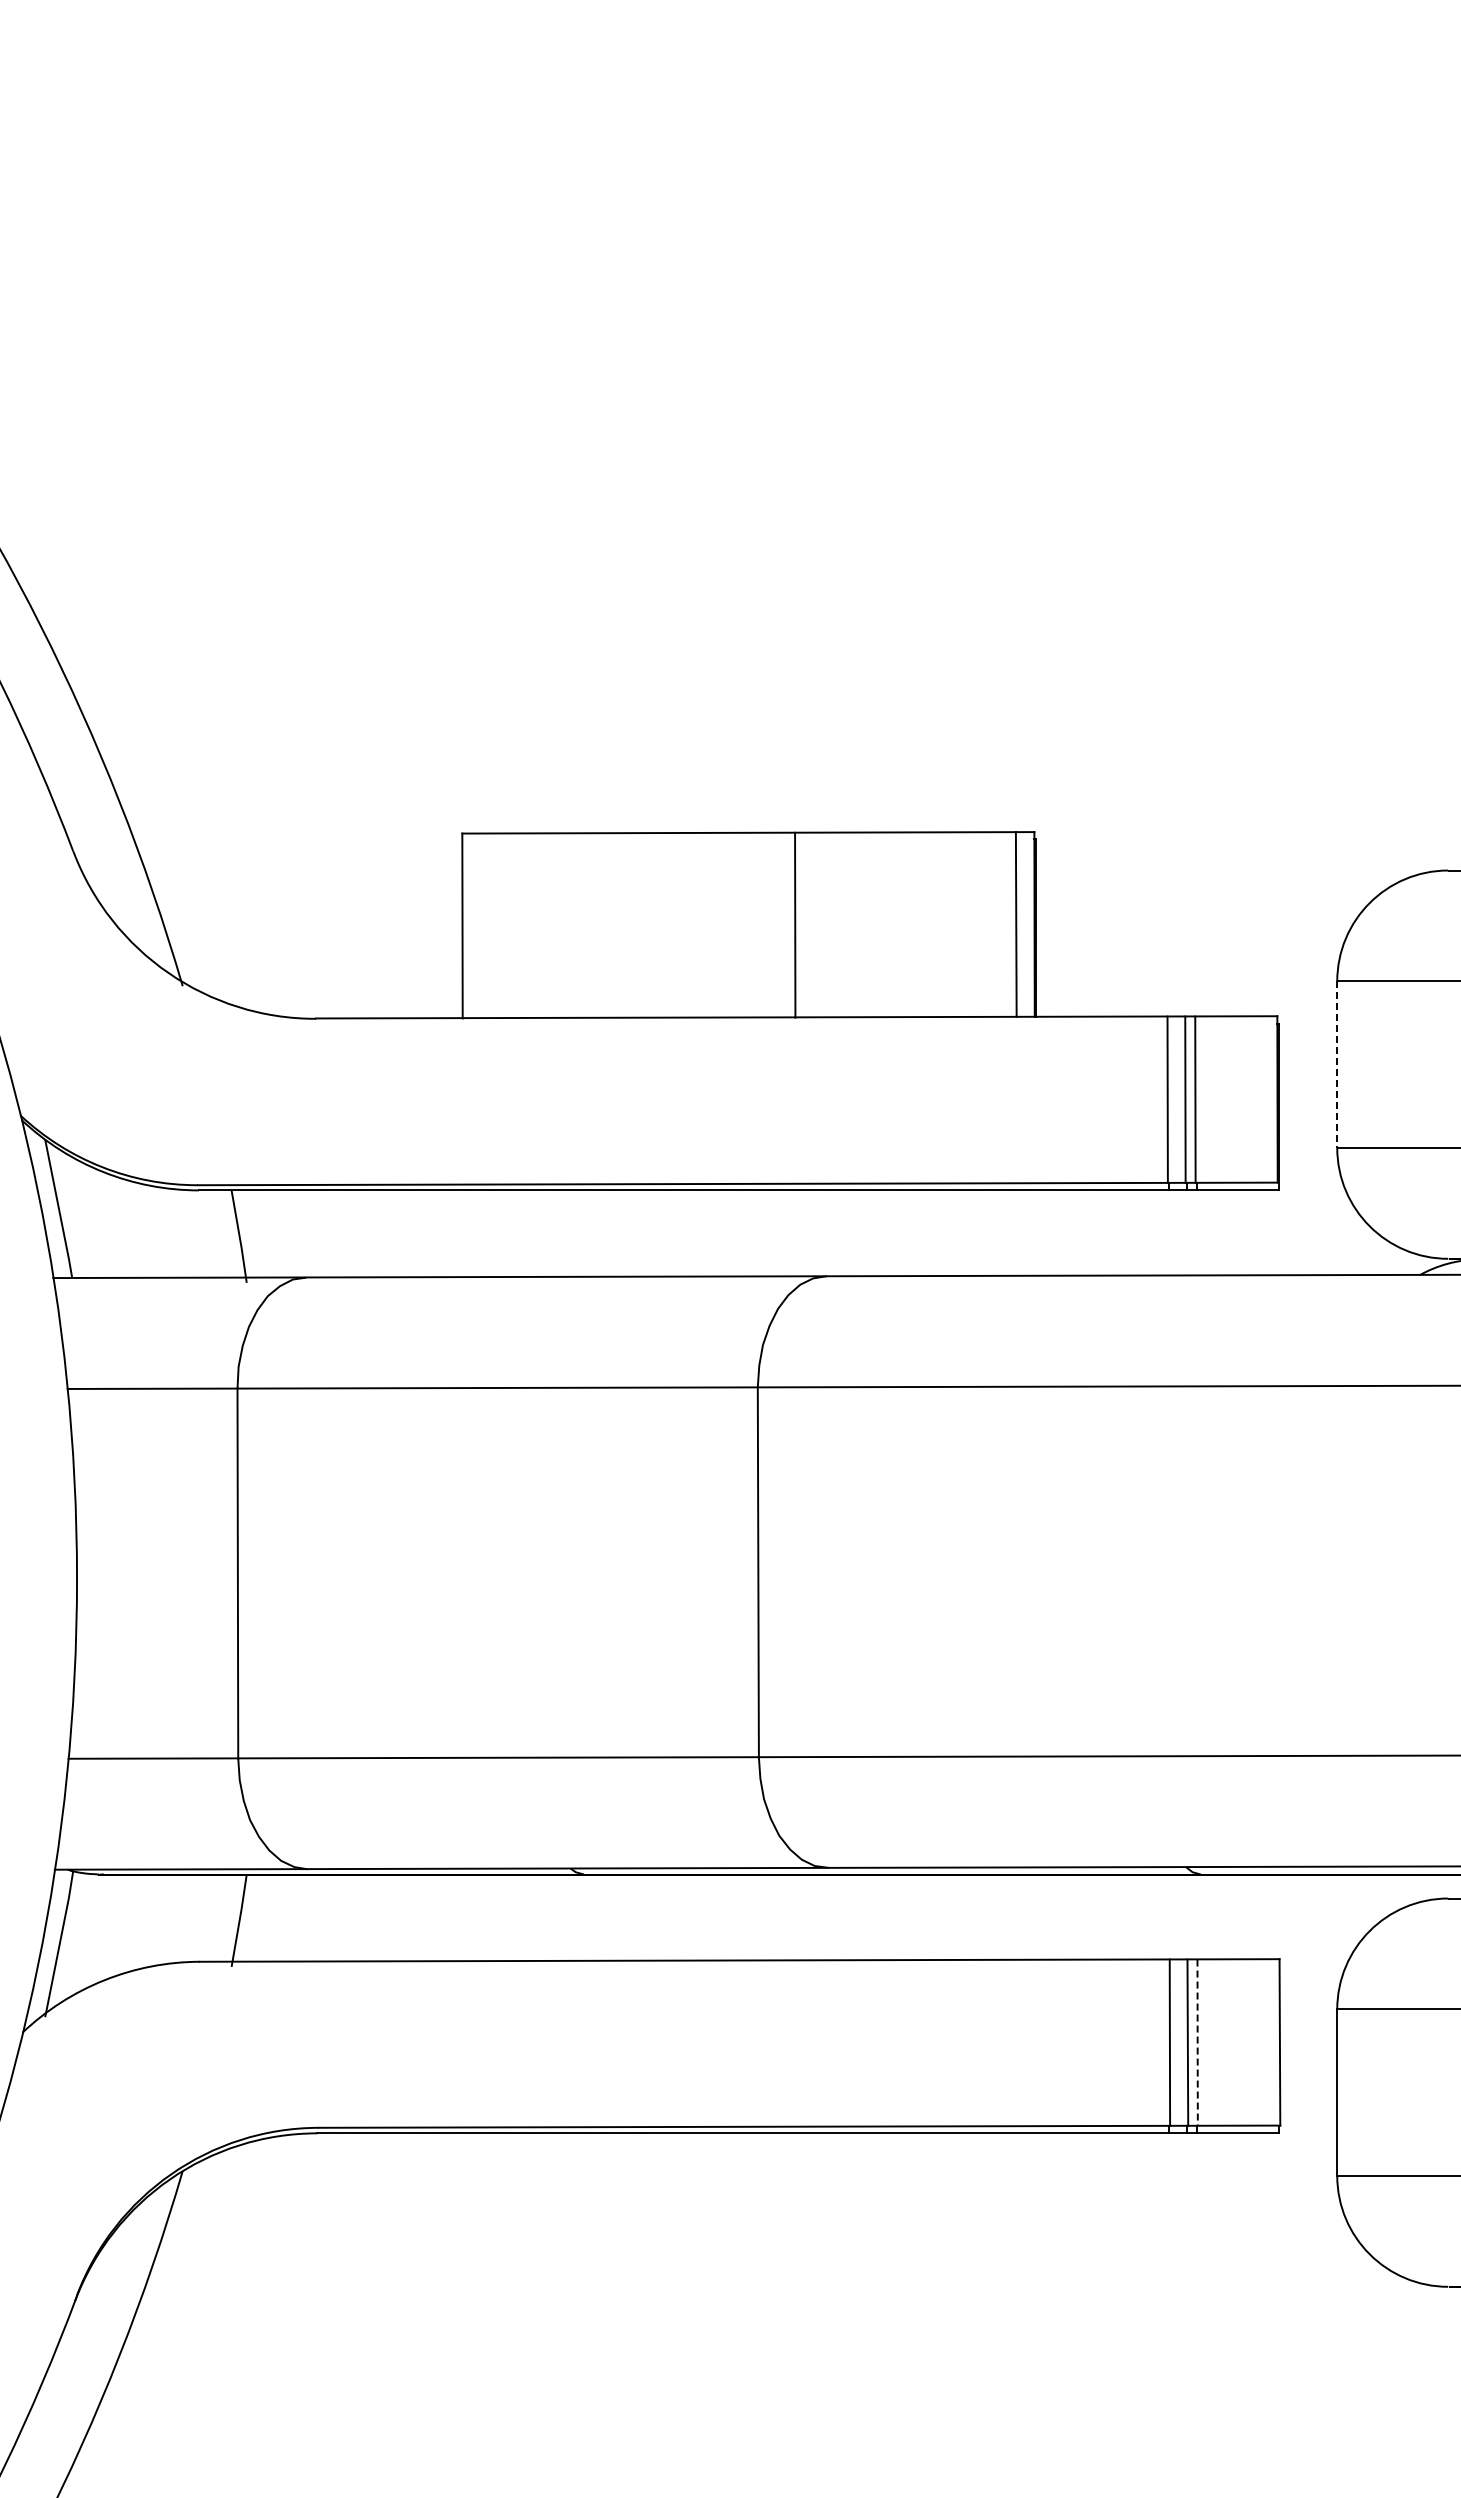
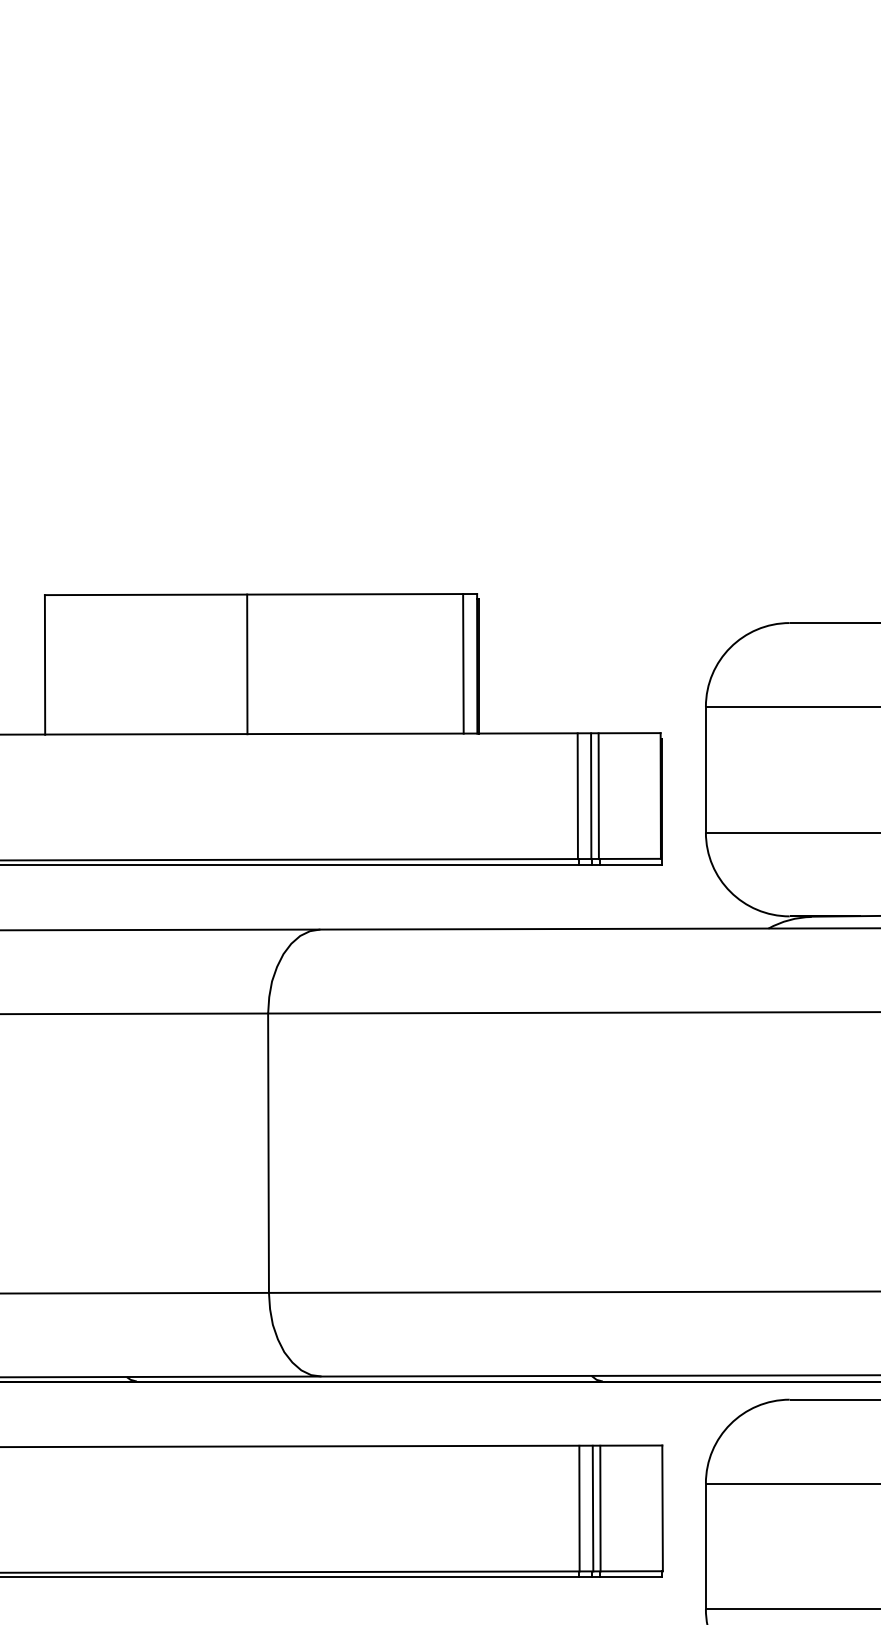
line: (795, 924) -> (247, 663), moved
line: (1337, 1065) -> (706, 770), dashed -> solid
line: (1197, 2043) -> (600, 1509), dashed -> solid

